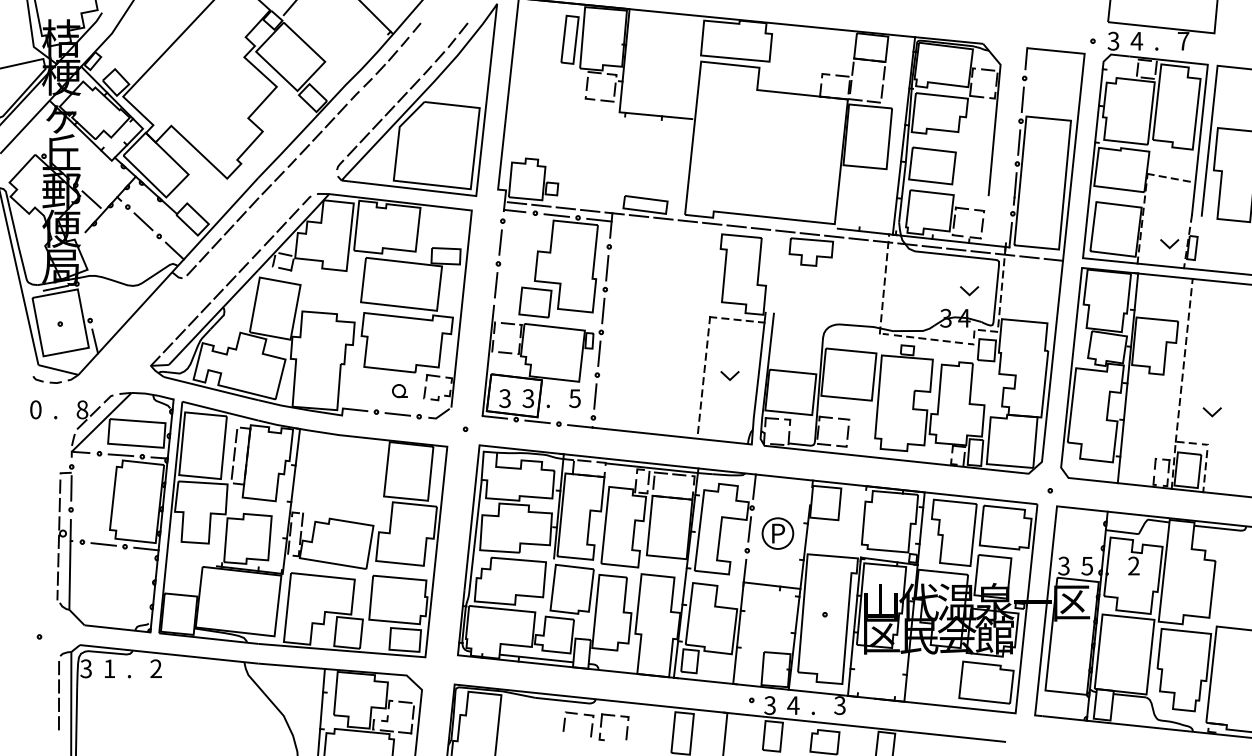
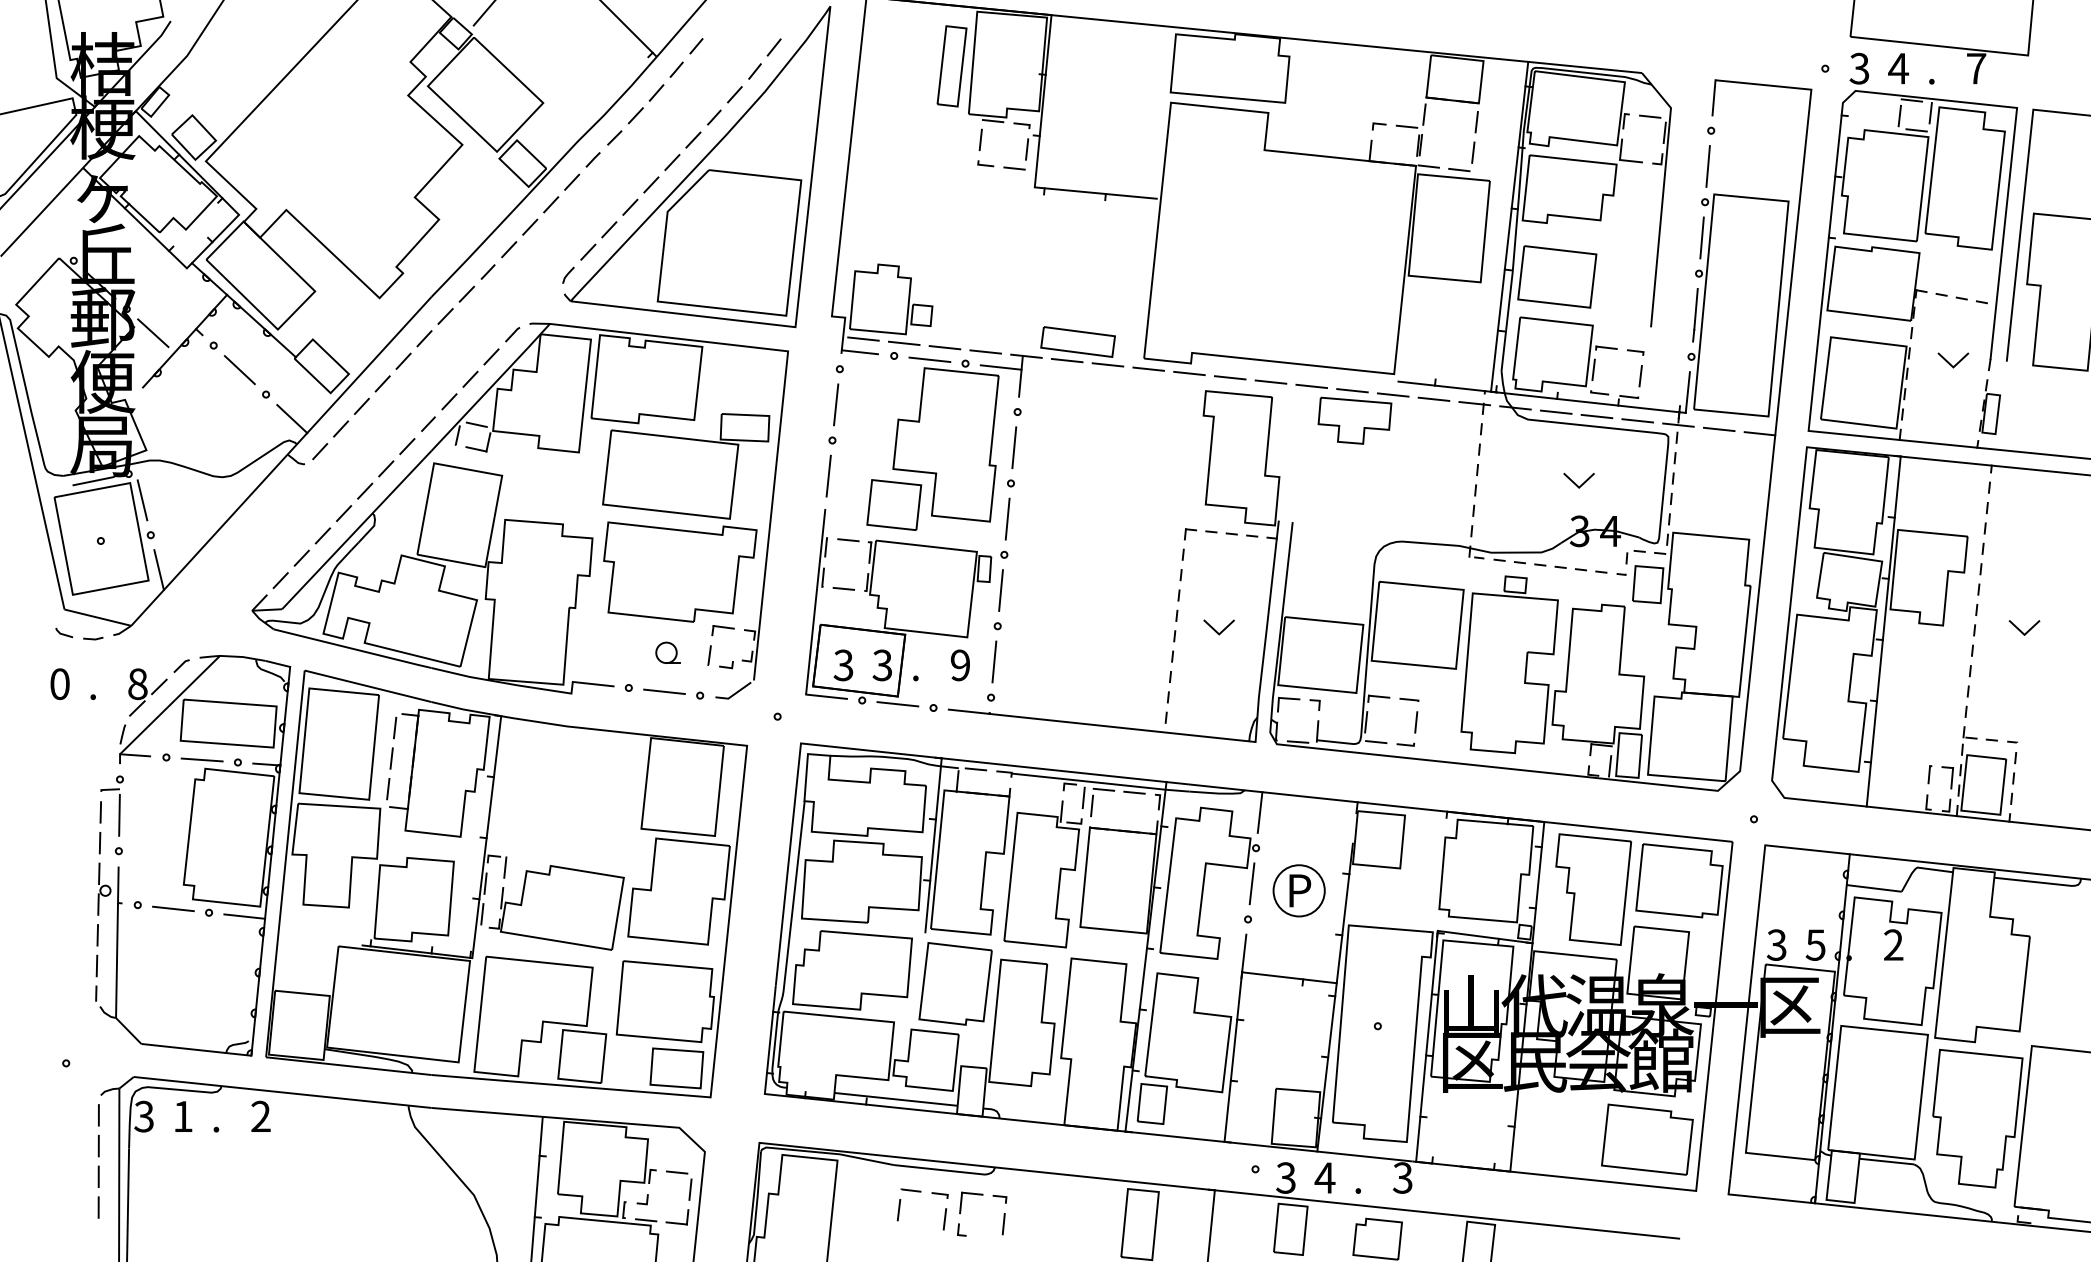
line: (1168, 245) -> (1951, 362), moved
line: (968, 292) -> (1577, 483), moved
line: (85, 299) -> (142, 499), added
text: (574, 398) -> (959, 665), 5 -> 9
line: (1210, 413) -> (2021, 630), moved
part: (595, 726) -> (951, 1212), moved

